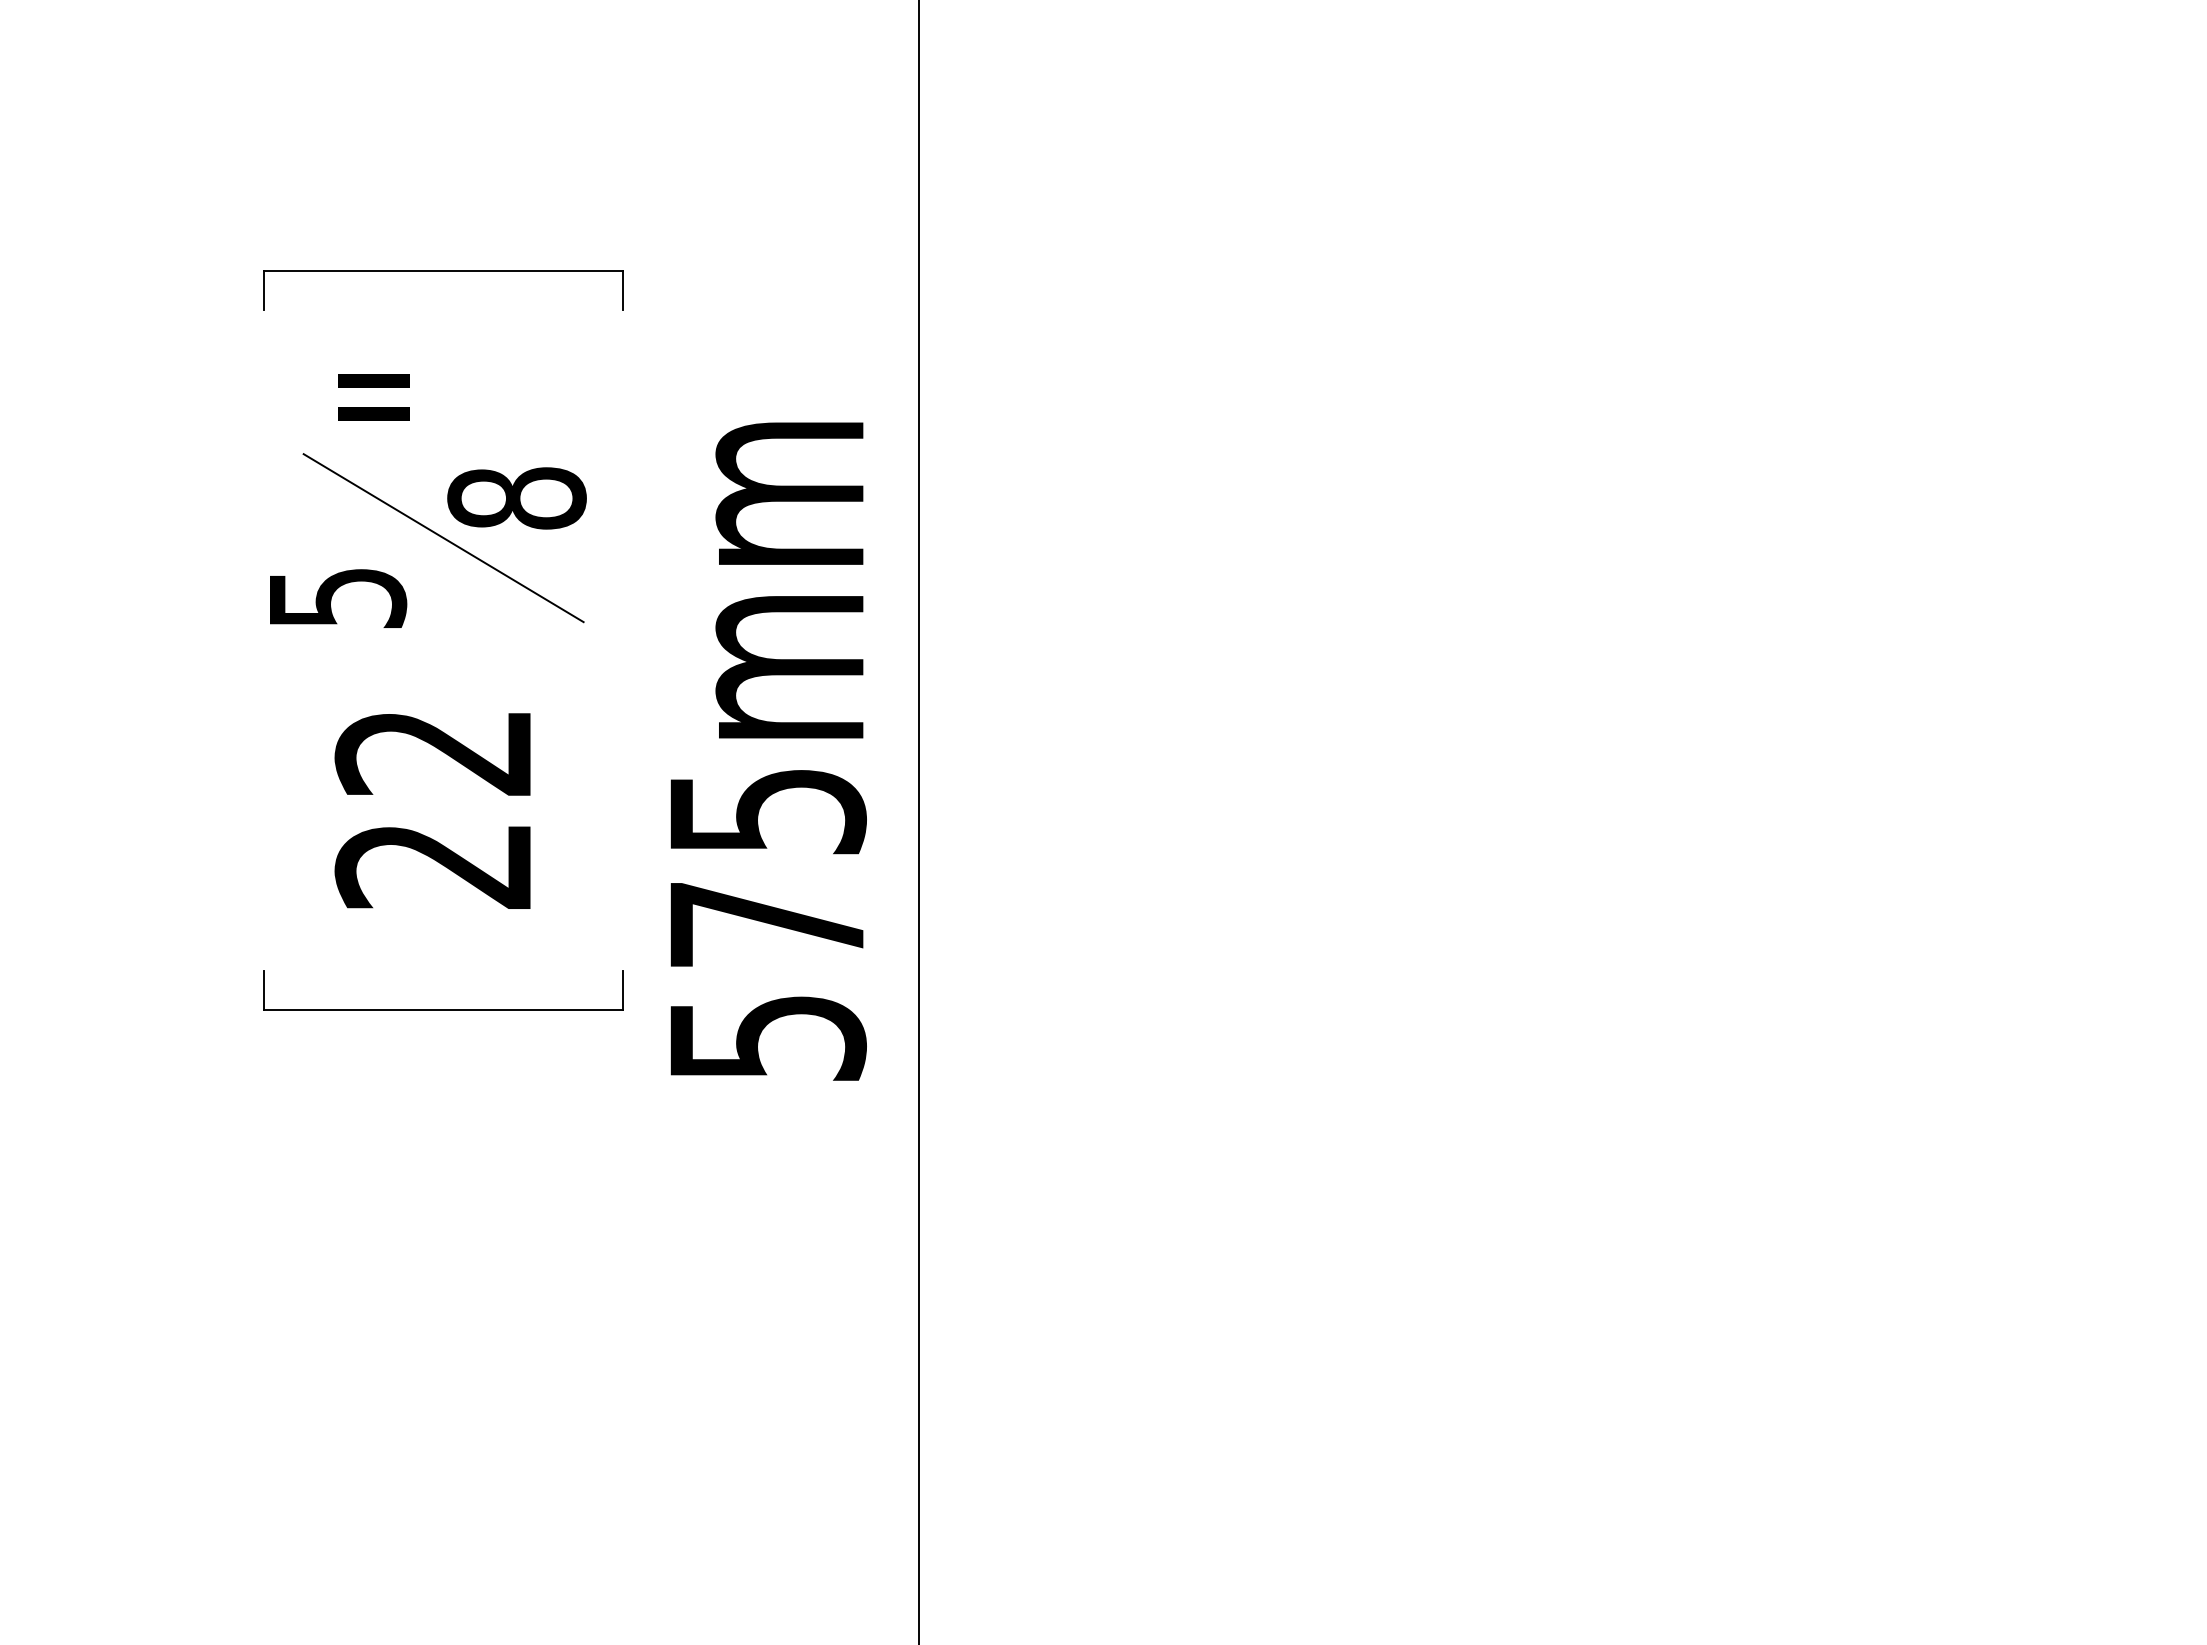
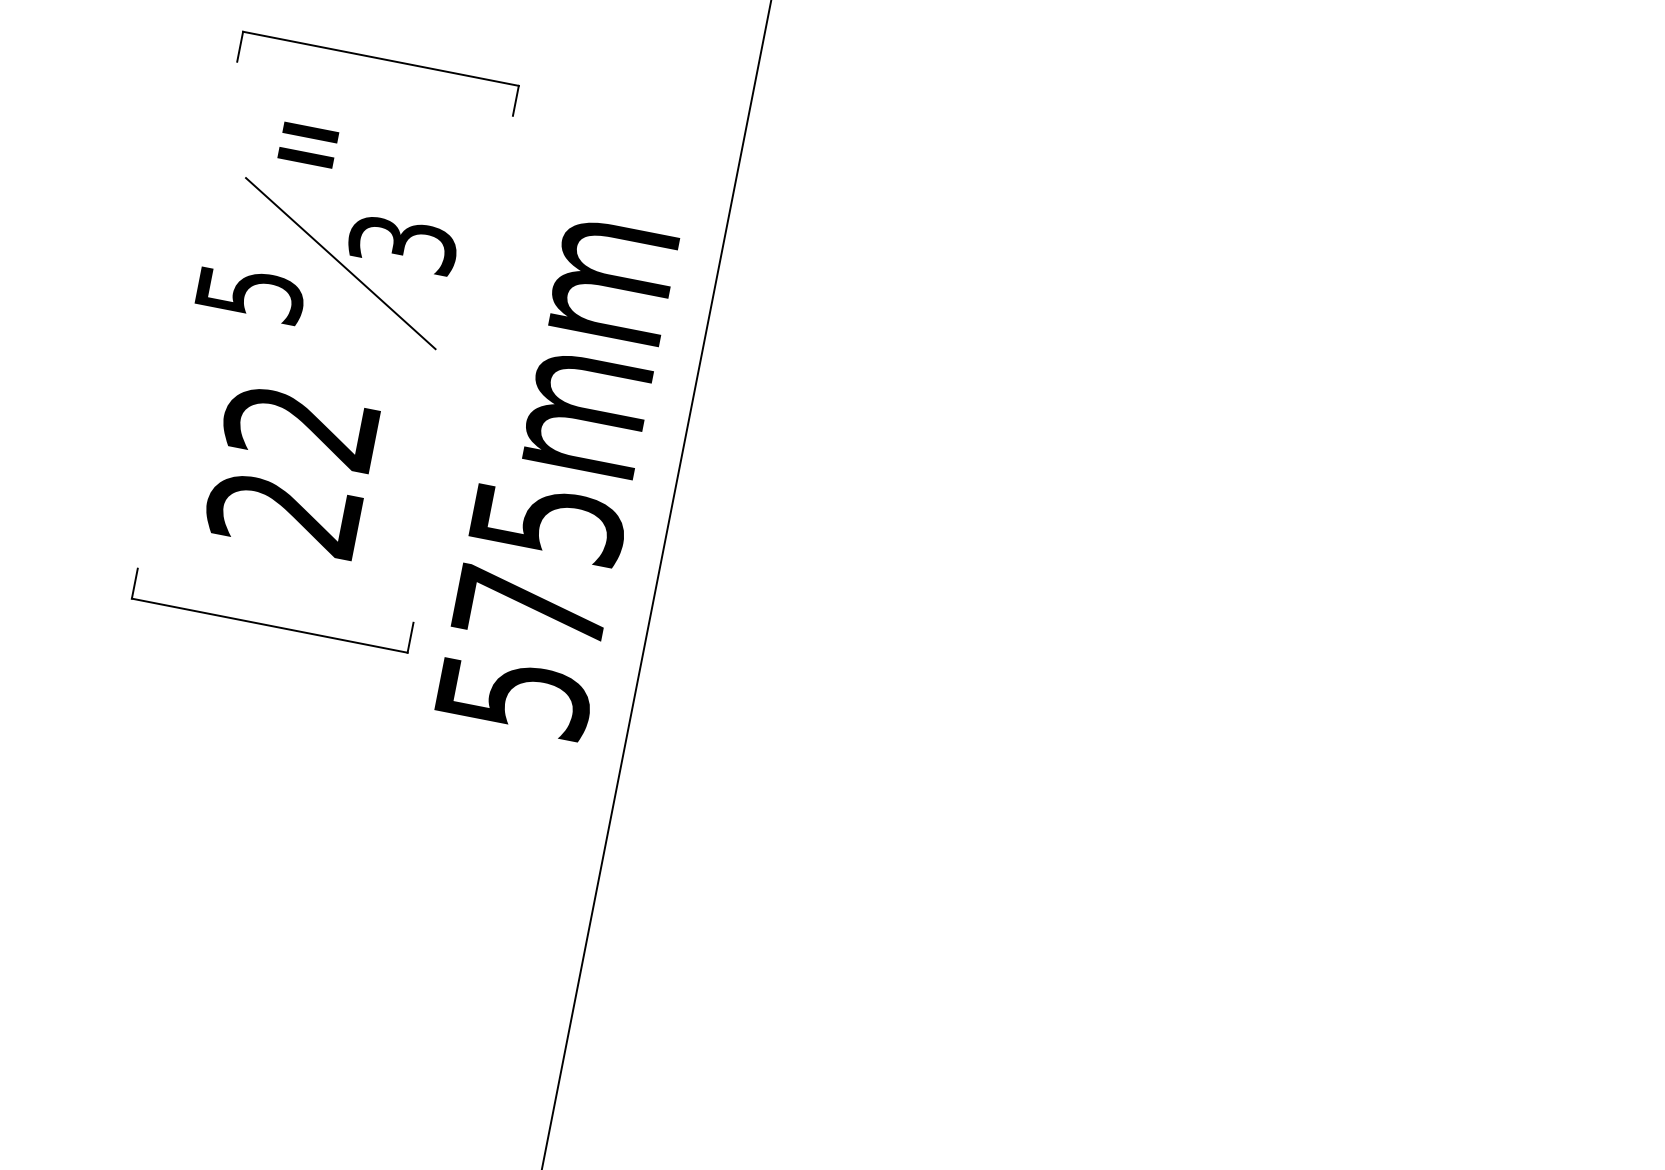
text: (516, 498) -> (402, 244), 8 -> 3

